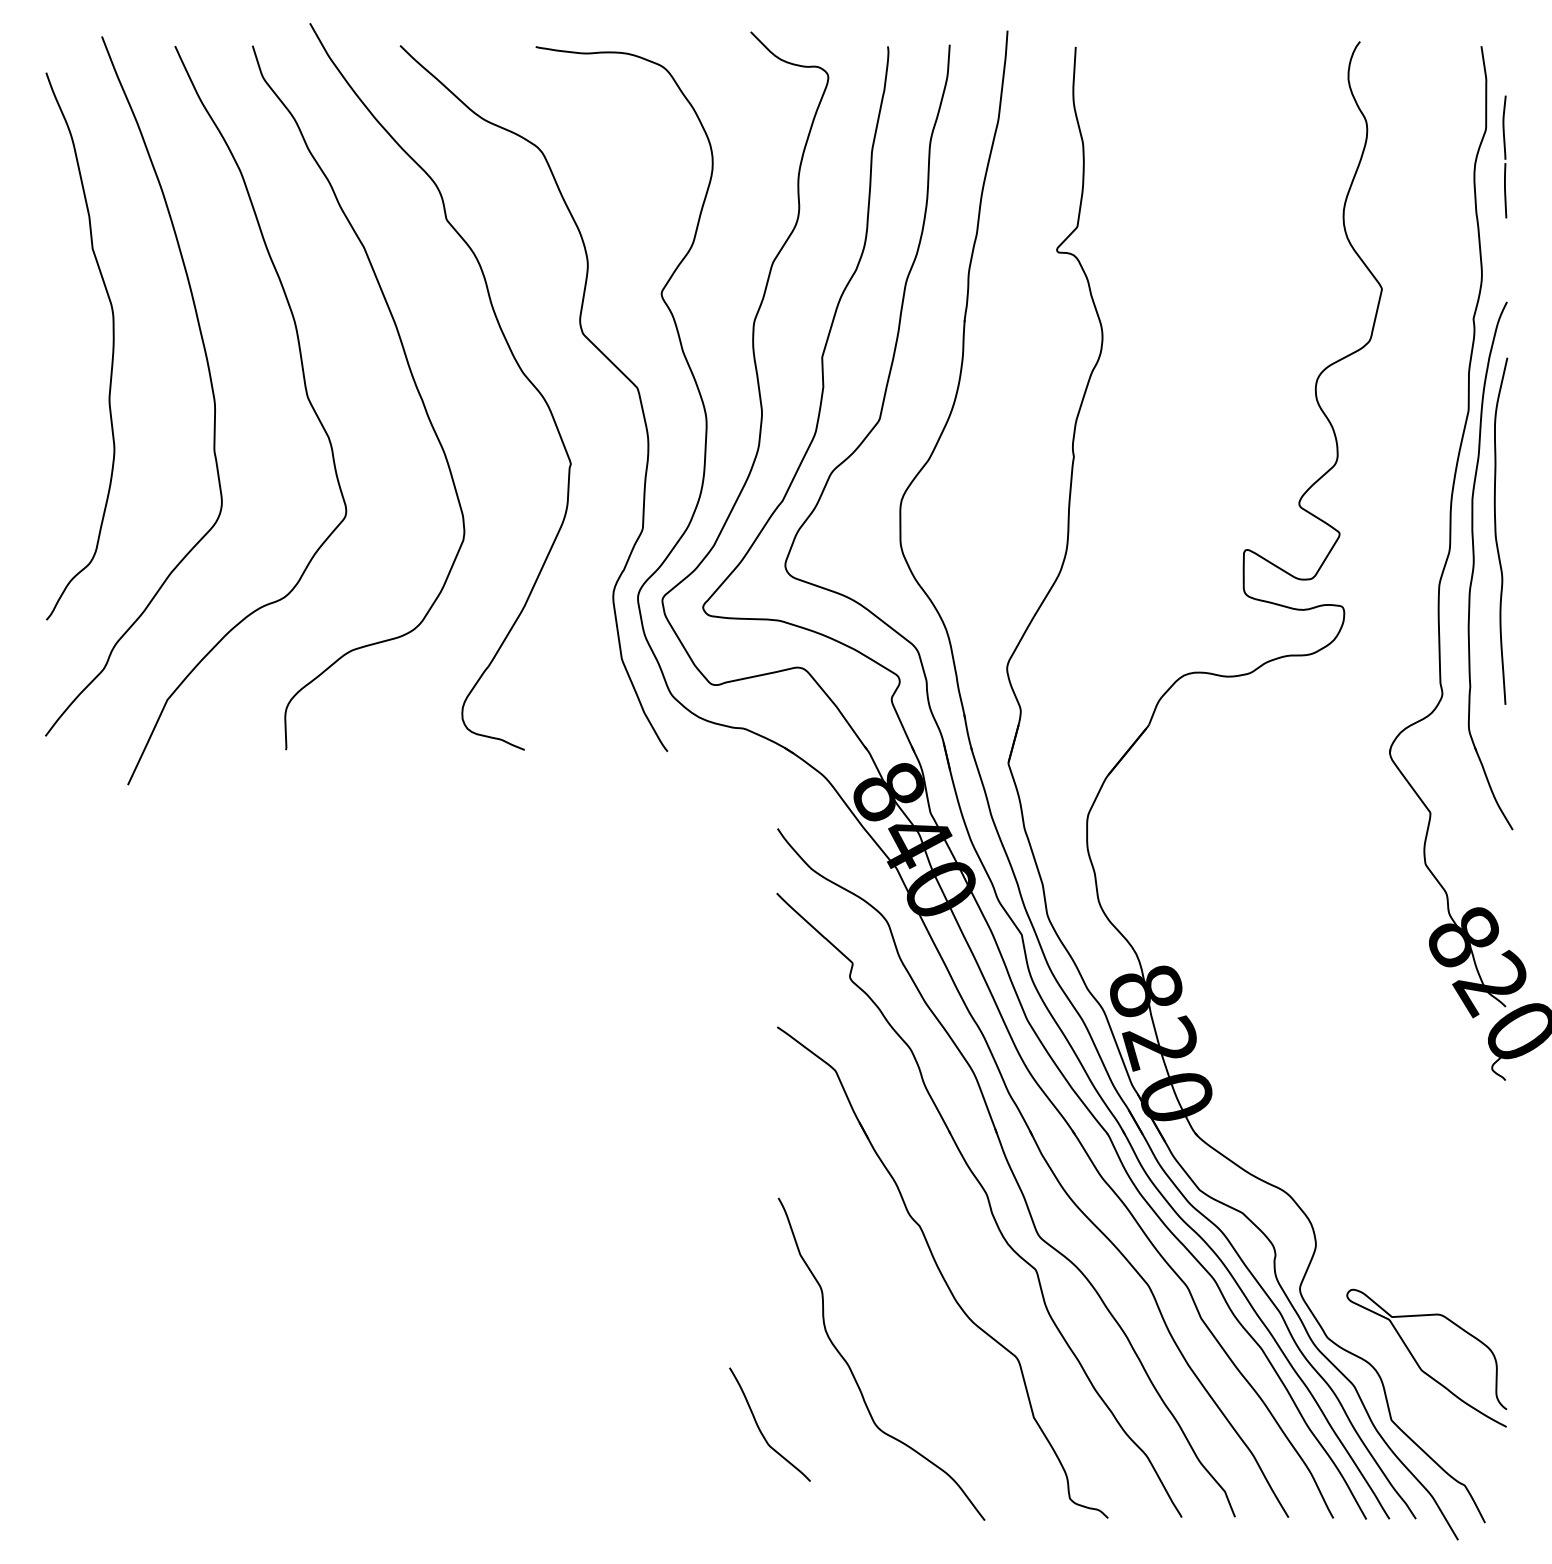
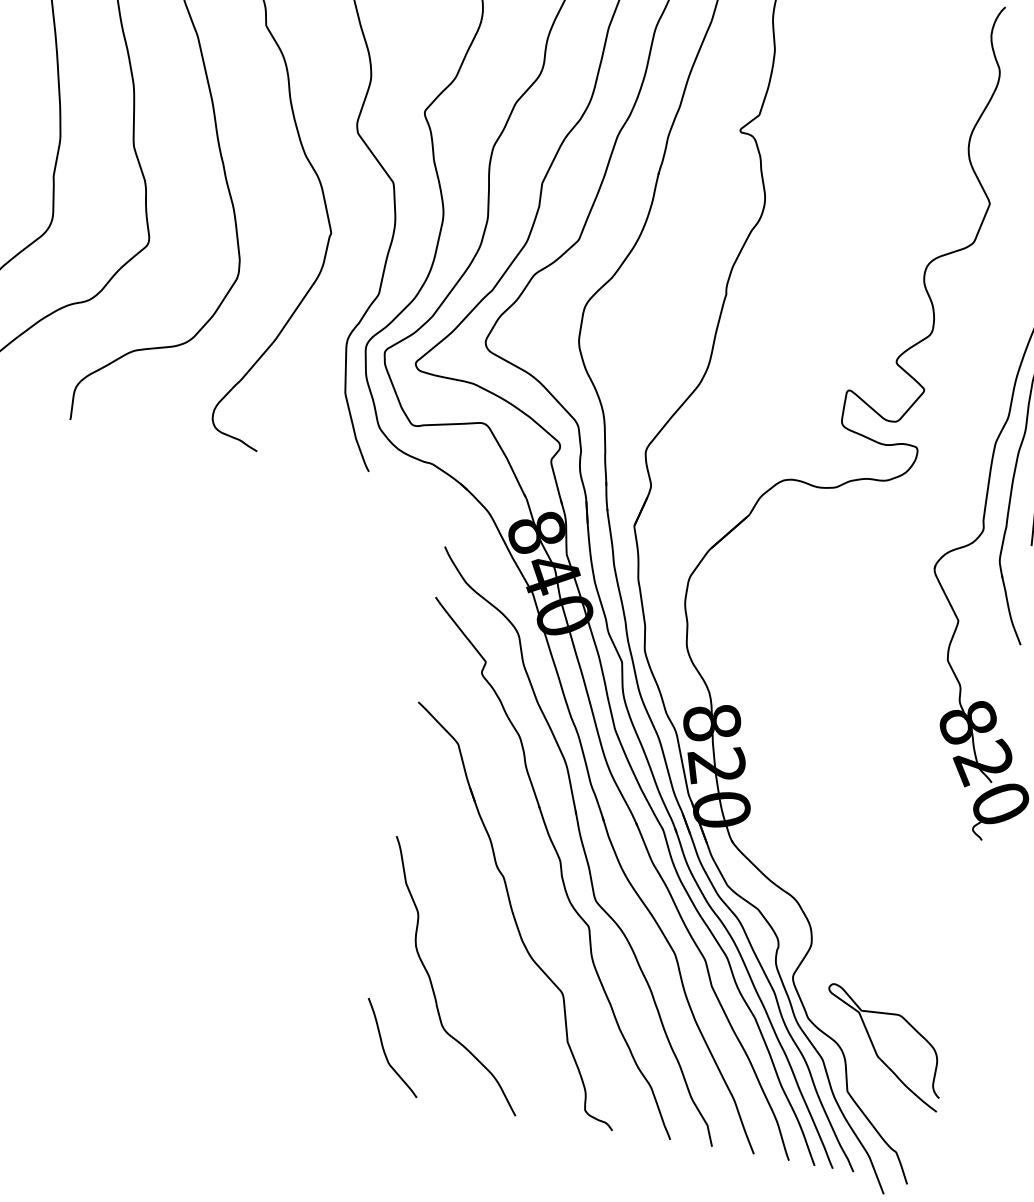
curve: (760, 1429) -> (384, 1050), moved

